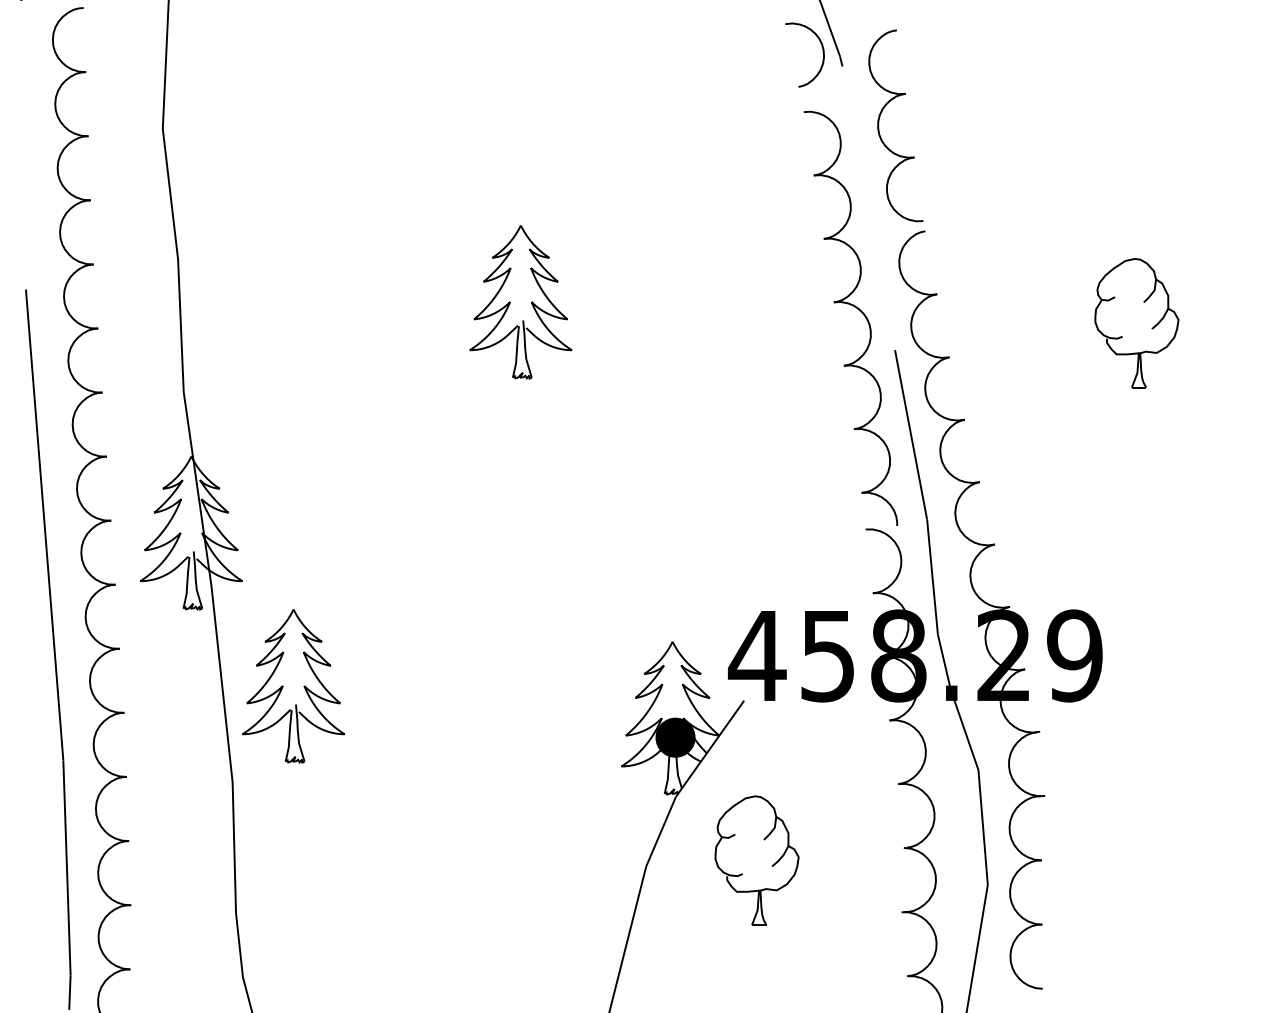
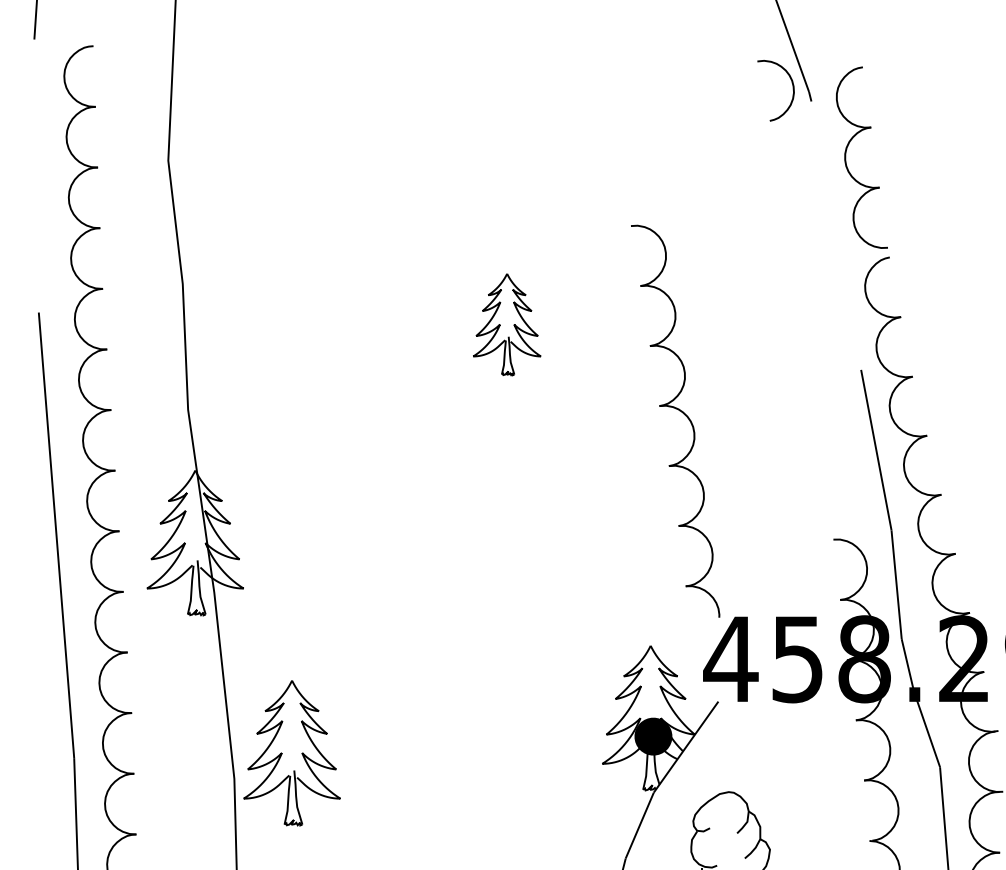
part: (520, 302) -> (506, 324), size x0.7
part: (857, 309) -> (681, 412), moved
part: (293, 686) -> (291, 753), moved

